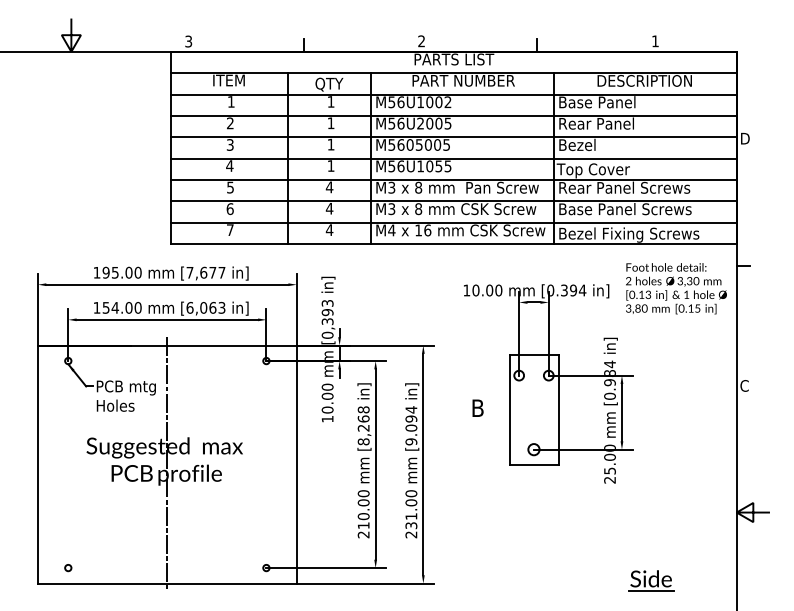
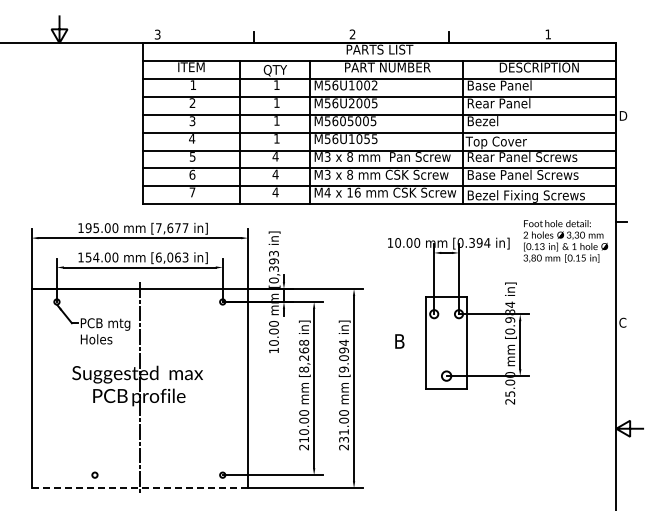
circle: (67, 567) -> (94, 474), moved
part: (652, 580) -> (545, 485), removed
line: (168, 583) -> (140, 488), solid -> dashed

